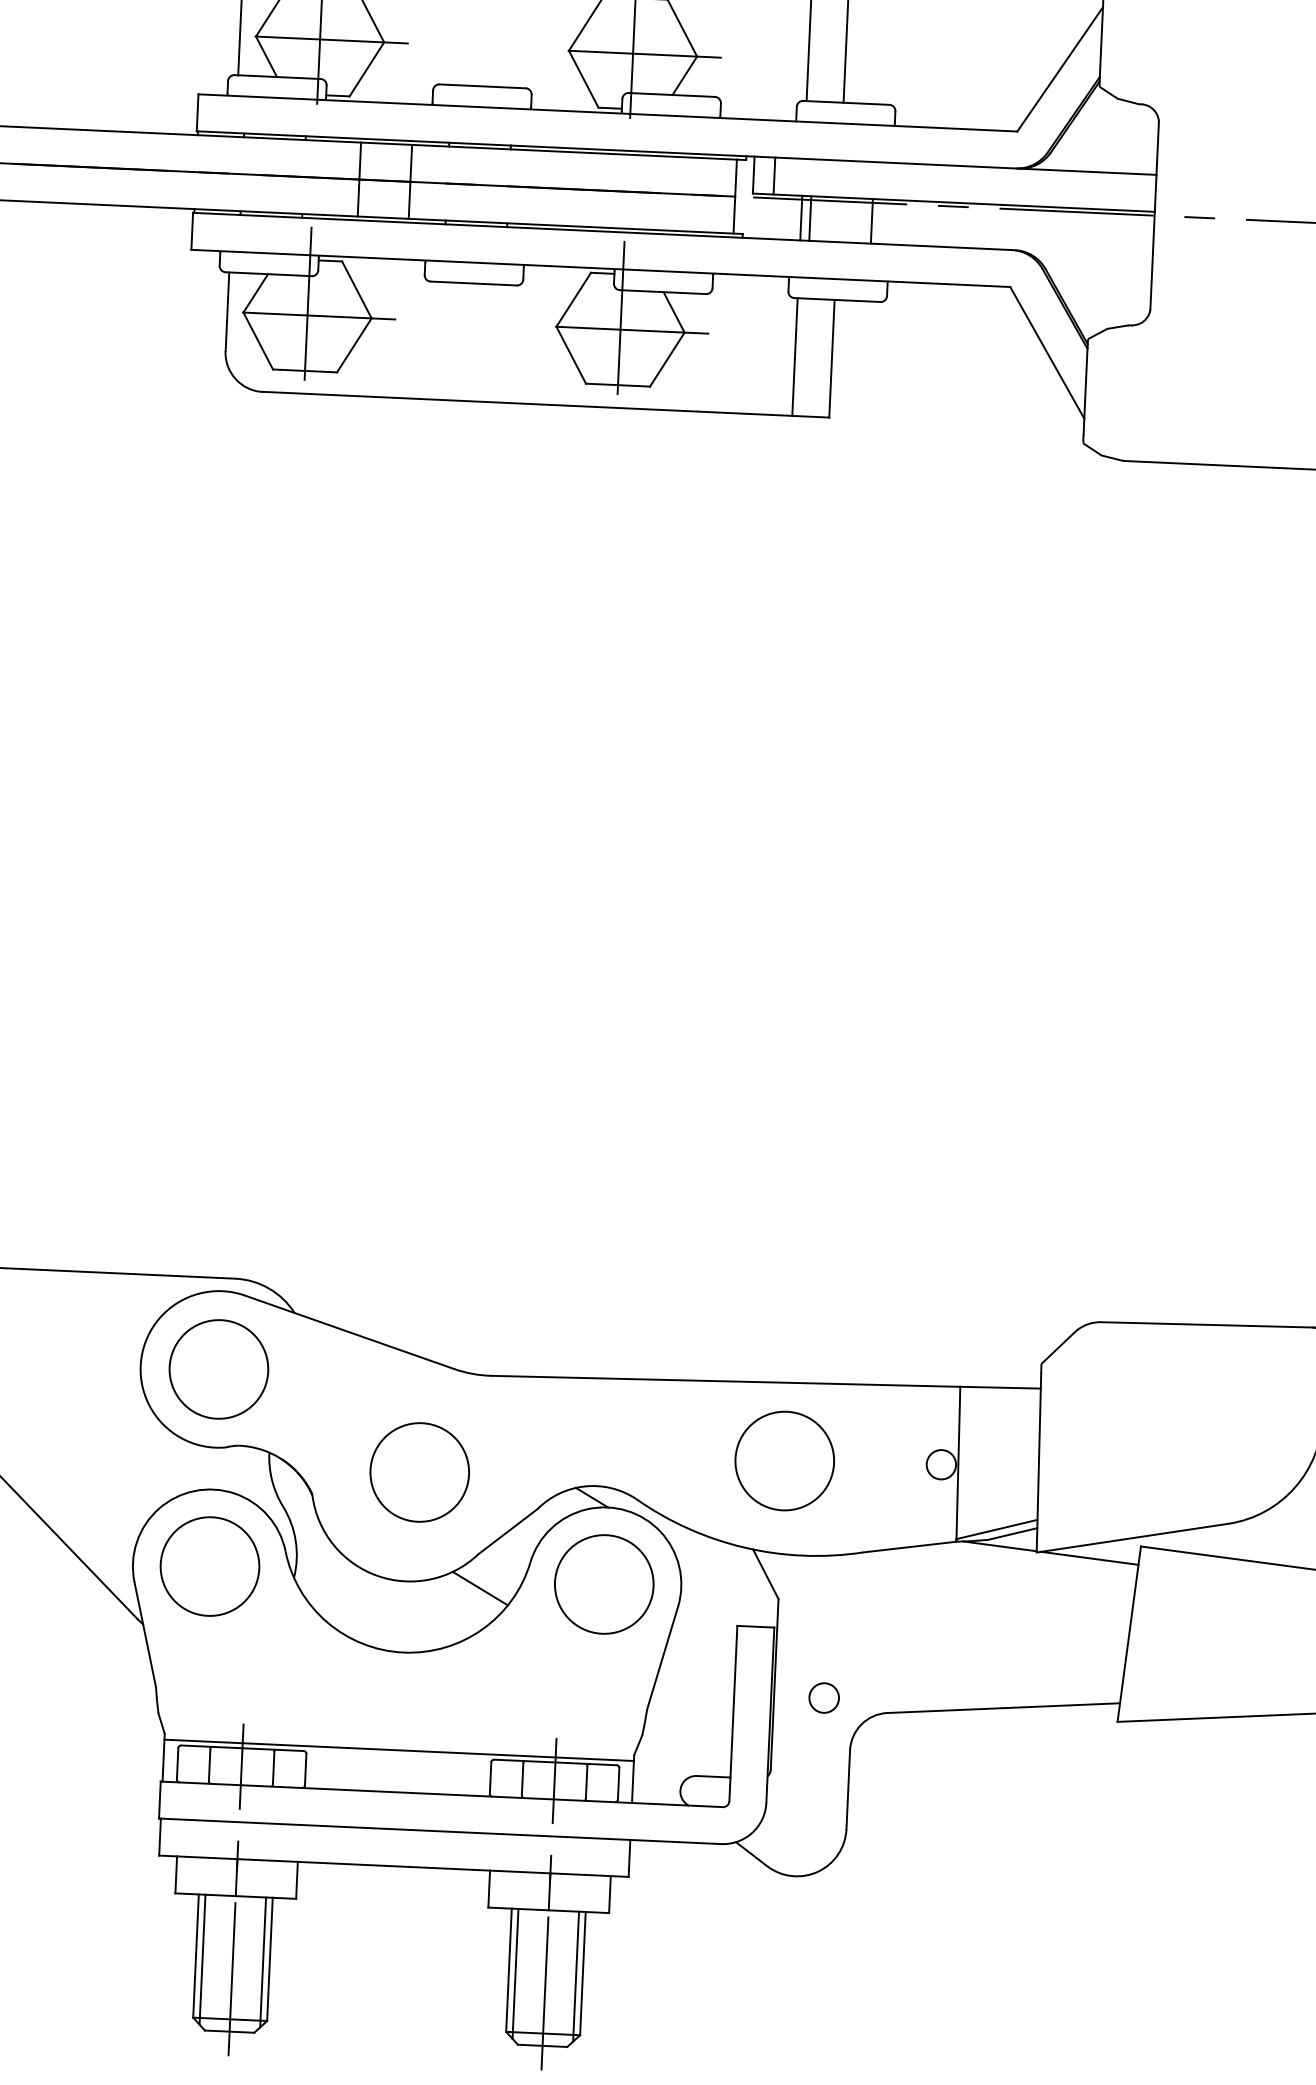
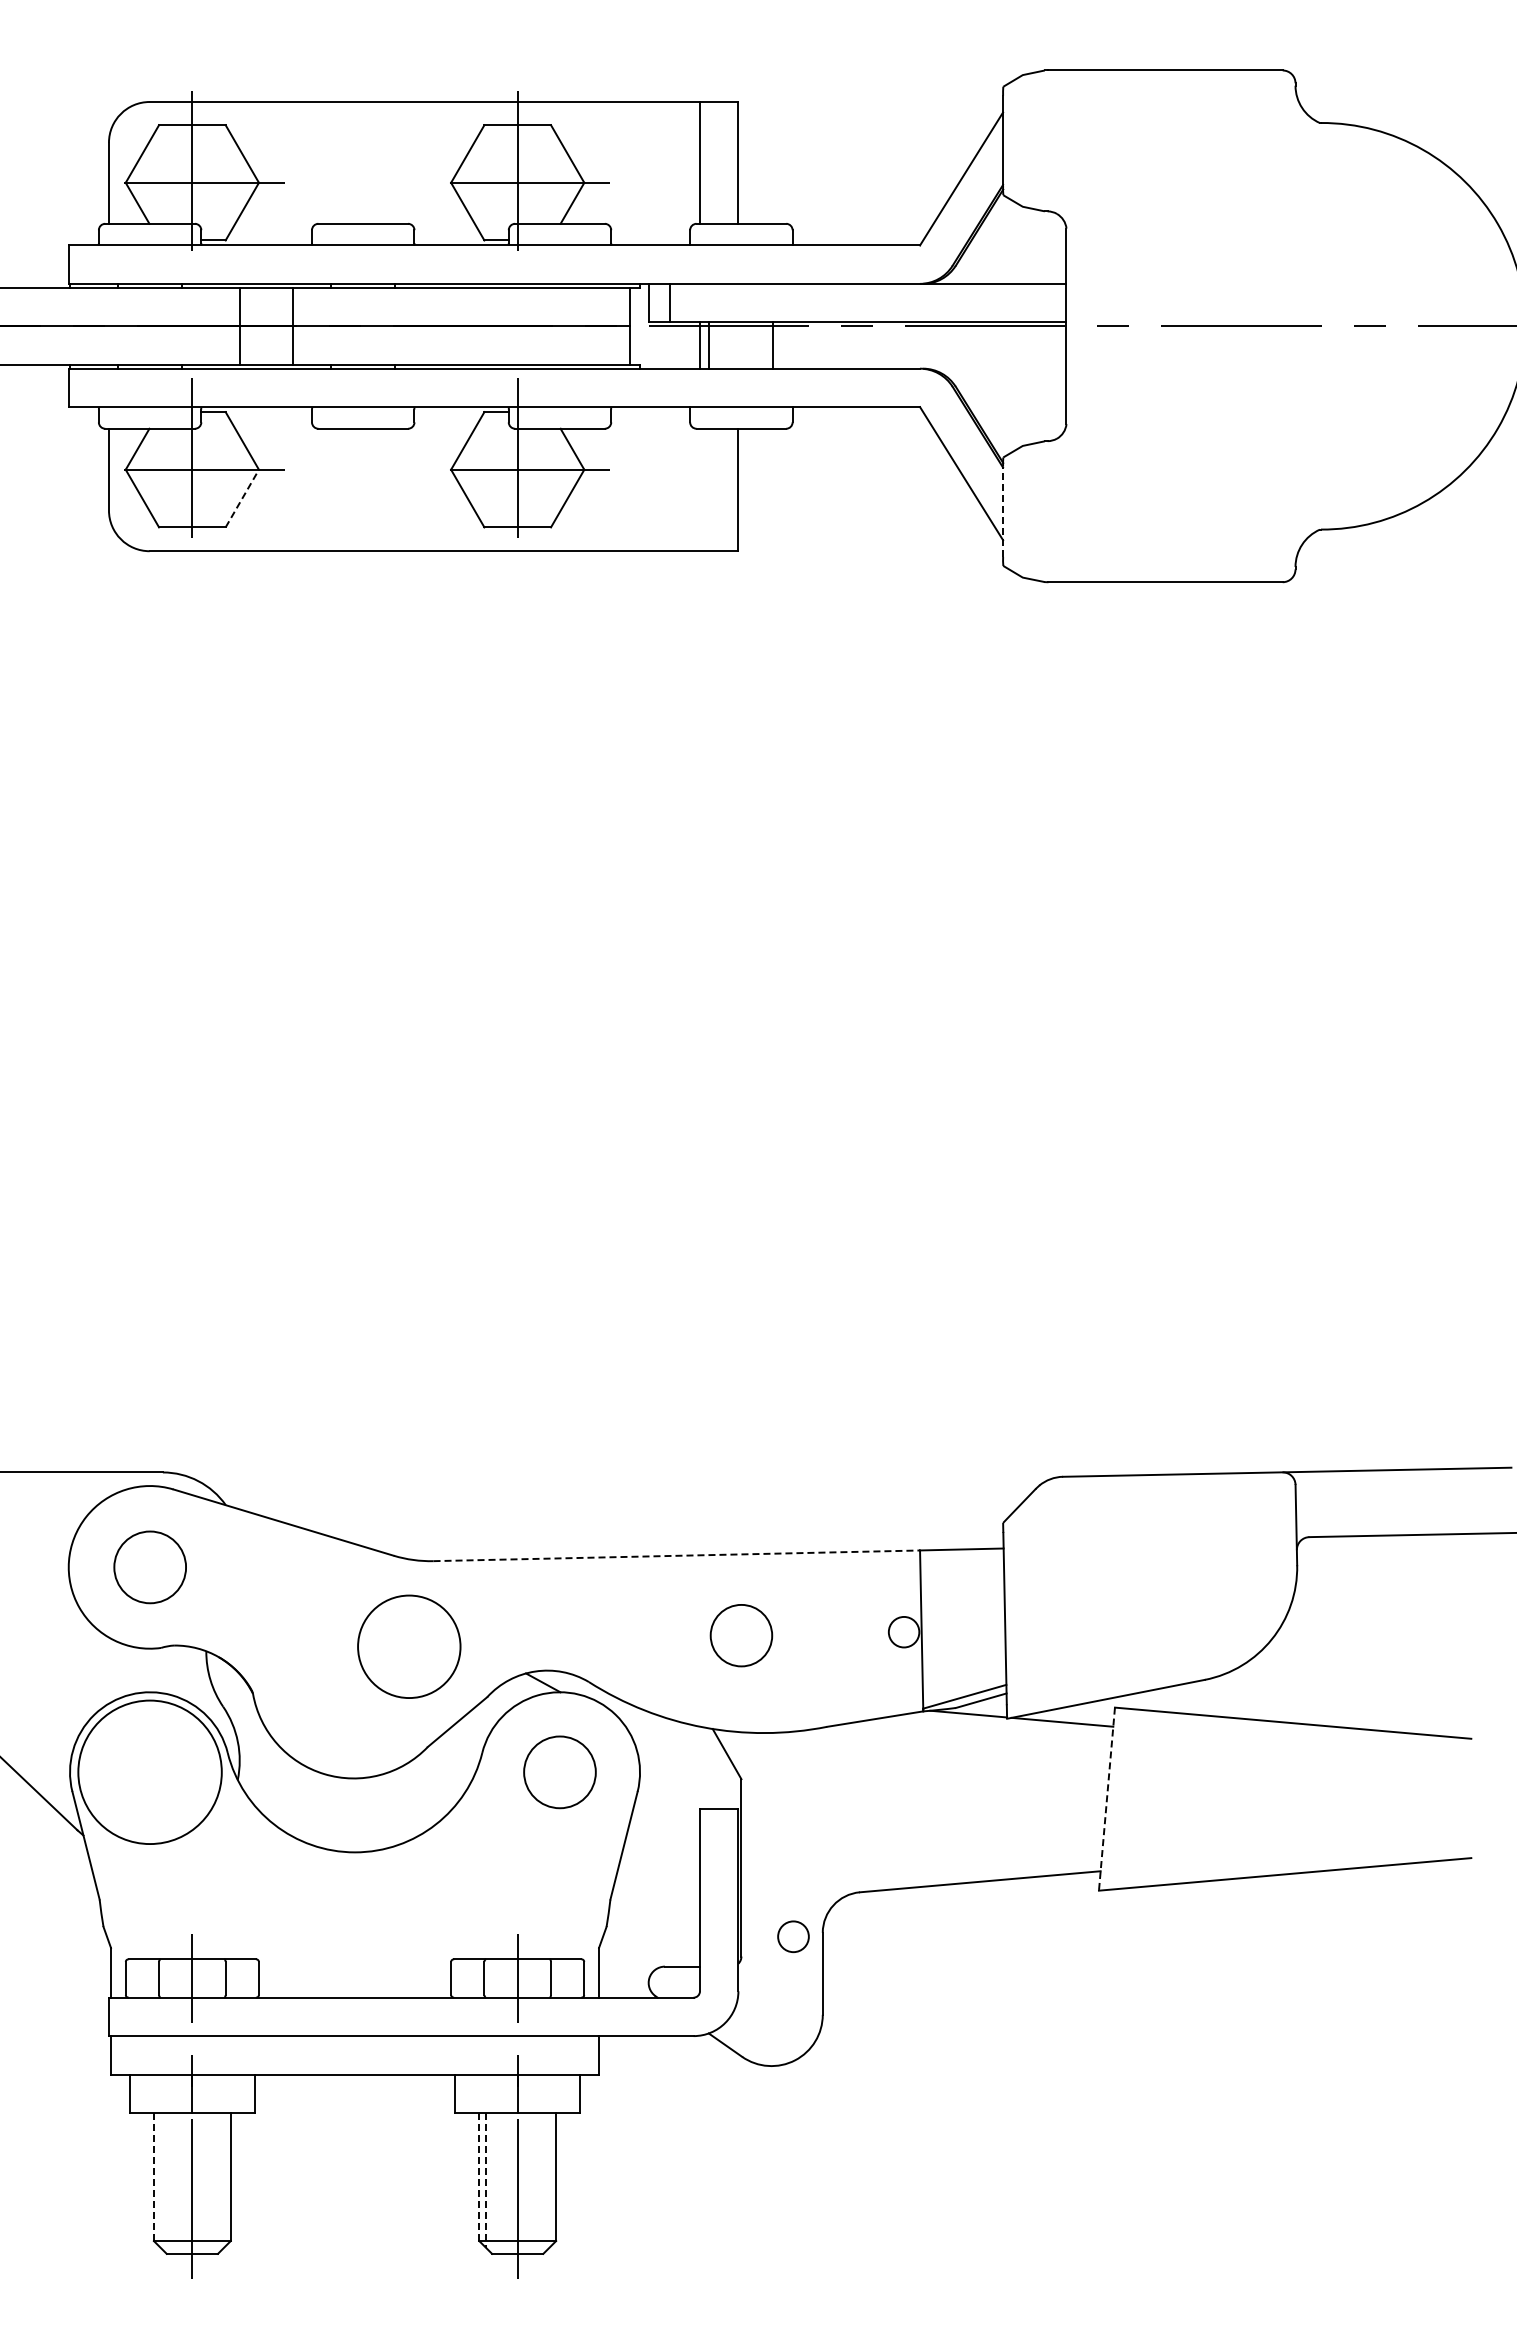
line: (354, 345) -> (242, 498), solid -> dashed
line: (795, 356) -> (700, 489), removed
line: (1085, 391) -> (1003, 511), solid -> dashed
circle: (219, 1369) -> (150, 1567), size x0.7
line: (726, 1381) -> (677, 1555), solid -> dashed
circle: (784, 1460) -> (741, 1635), size x0.6
circle: (419, 1472) -> (409, 1646), moved
circle: (209, 1566) -> (149, 1772), size x1.4
circle: (603, 1584) -> (559, 1772), size x0.7
line: (480, 1588) -> (431, 1782), removed
line: (1128, 1634) -> (1106, 1799), solid -> dashed
circle: (824, 1697) -> (793, 1936), moved
line: (399, 1750) -> (355, 1954), removed
line: (195, 1956) -> (153, 2177), solid -> dashed
line: (202, 1959) -> (160, 2180), removed
line: (262, 1962) -> (223, 2180), removed
line: (509, 1970) -> (479, 2177), solid -> dashed
line: (515, 1973) -> (486, 2180), solid -> dashed
line: (576, 1976) -> (549, 2180), removed

